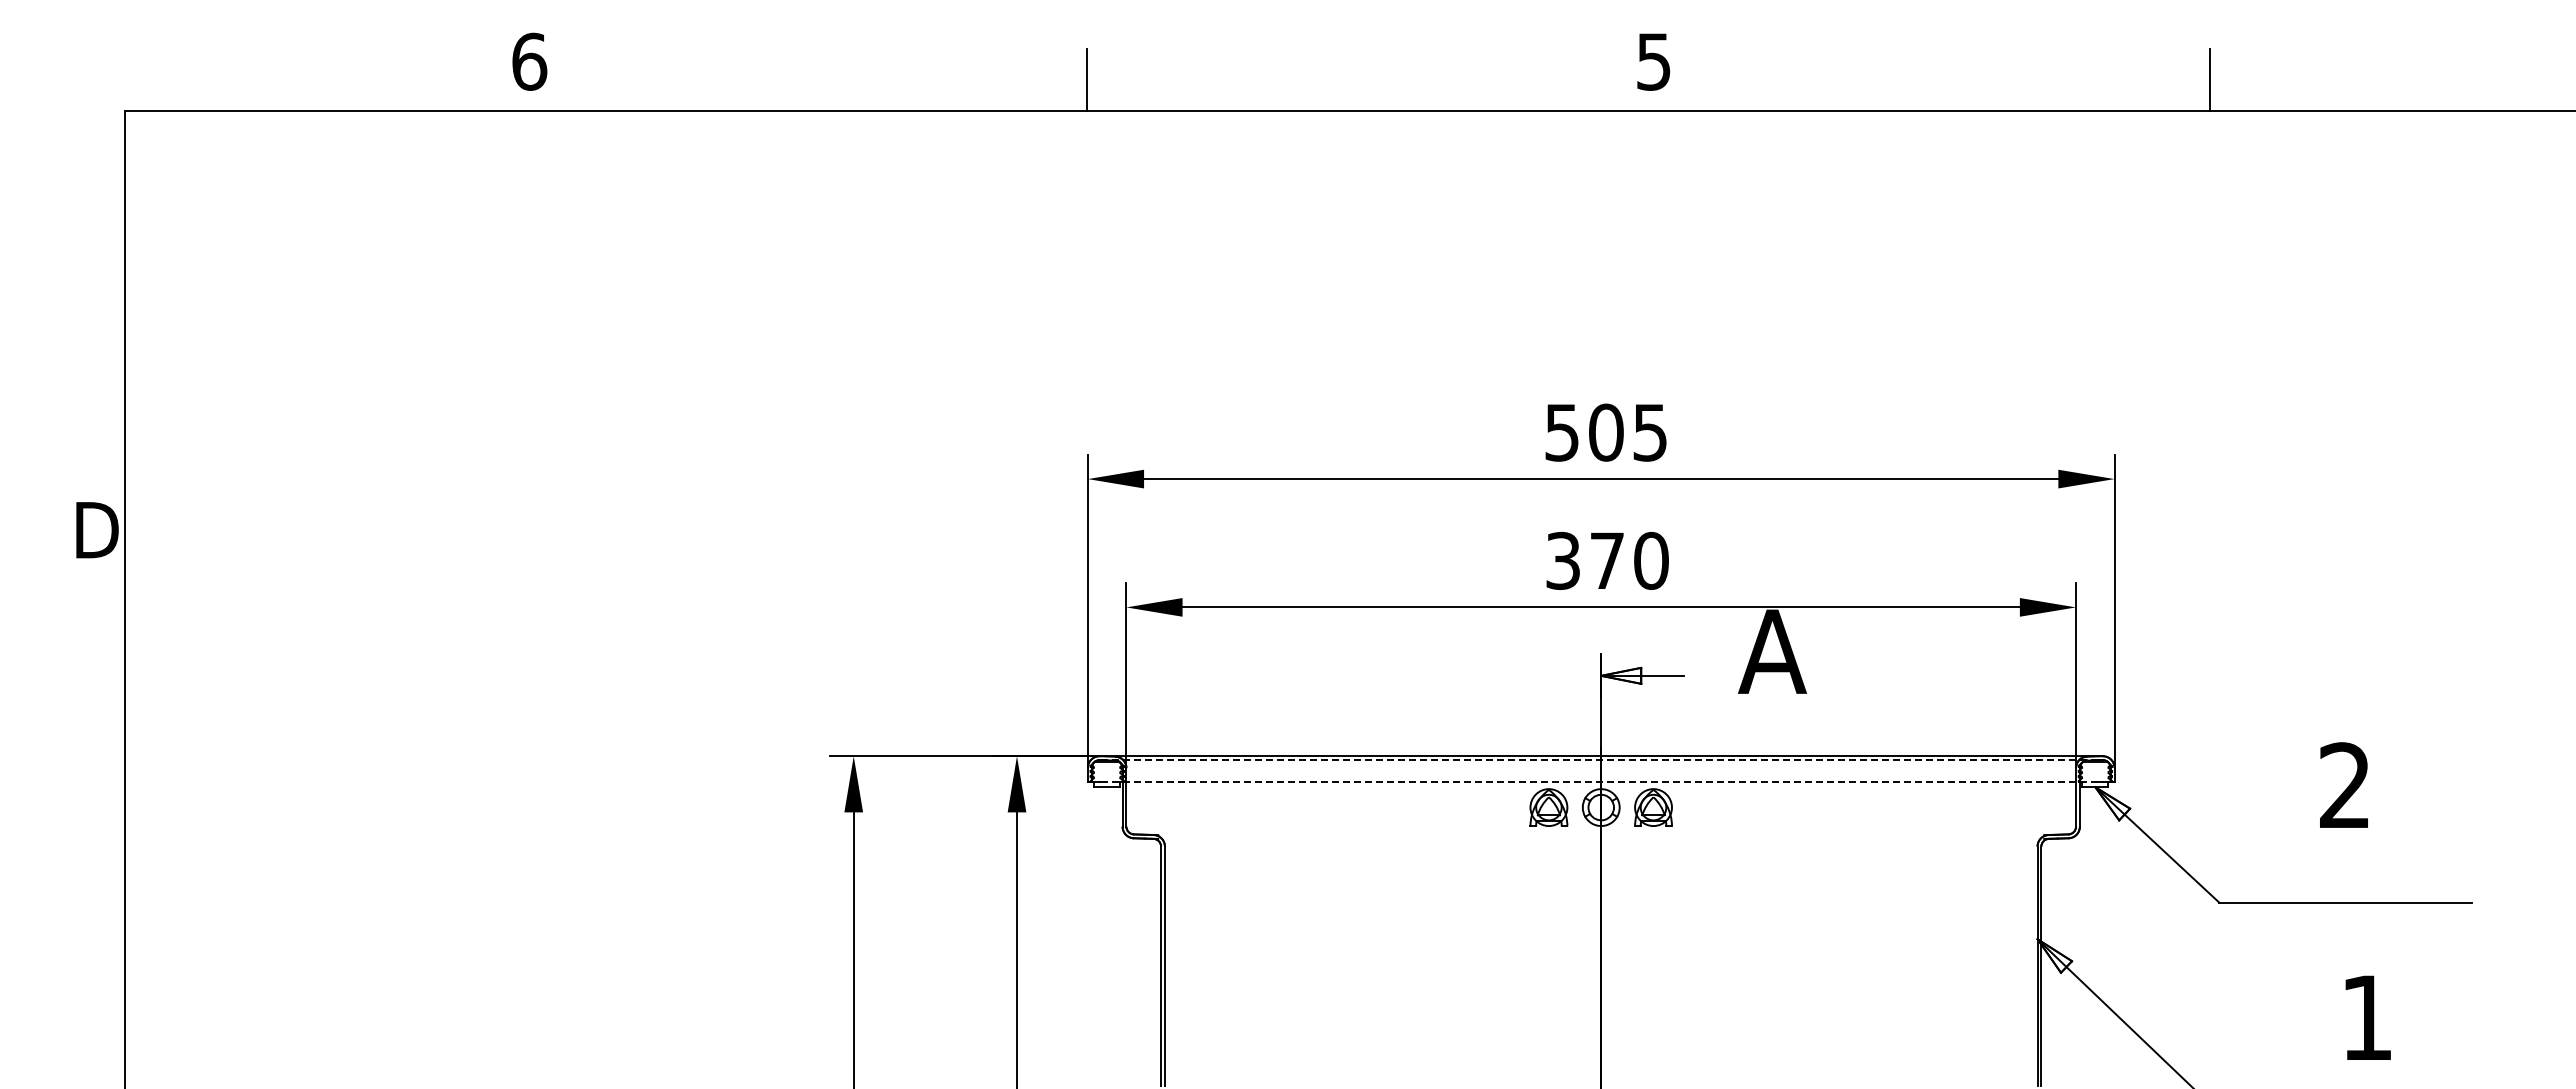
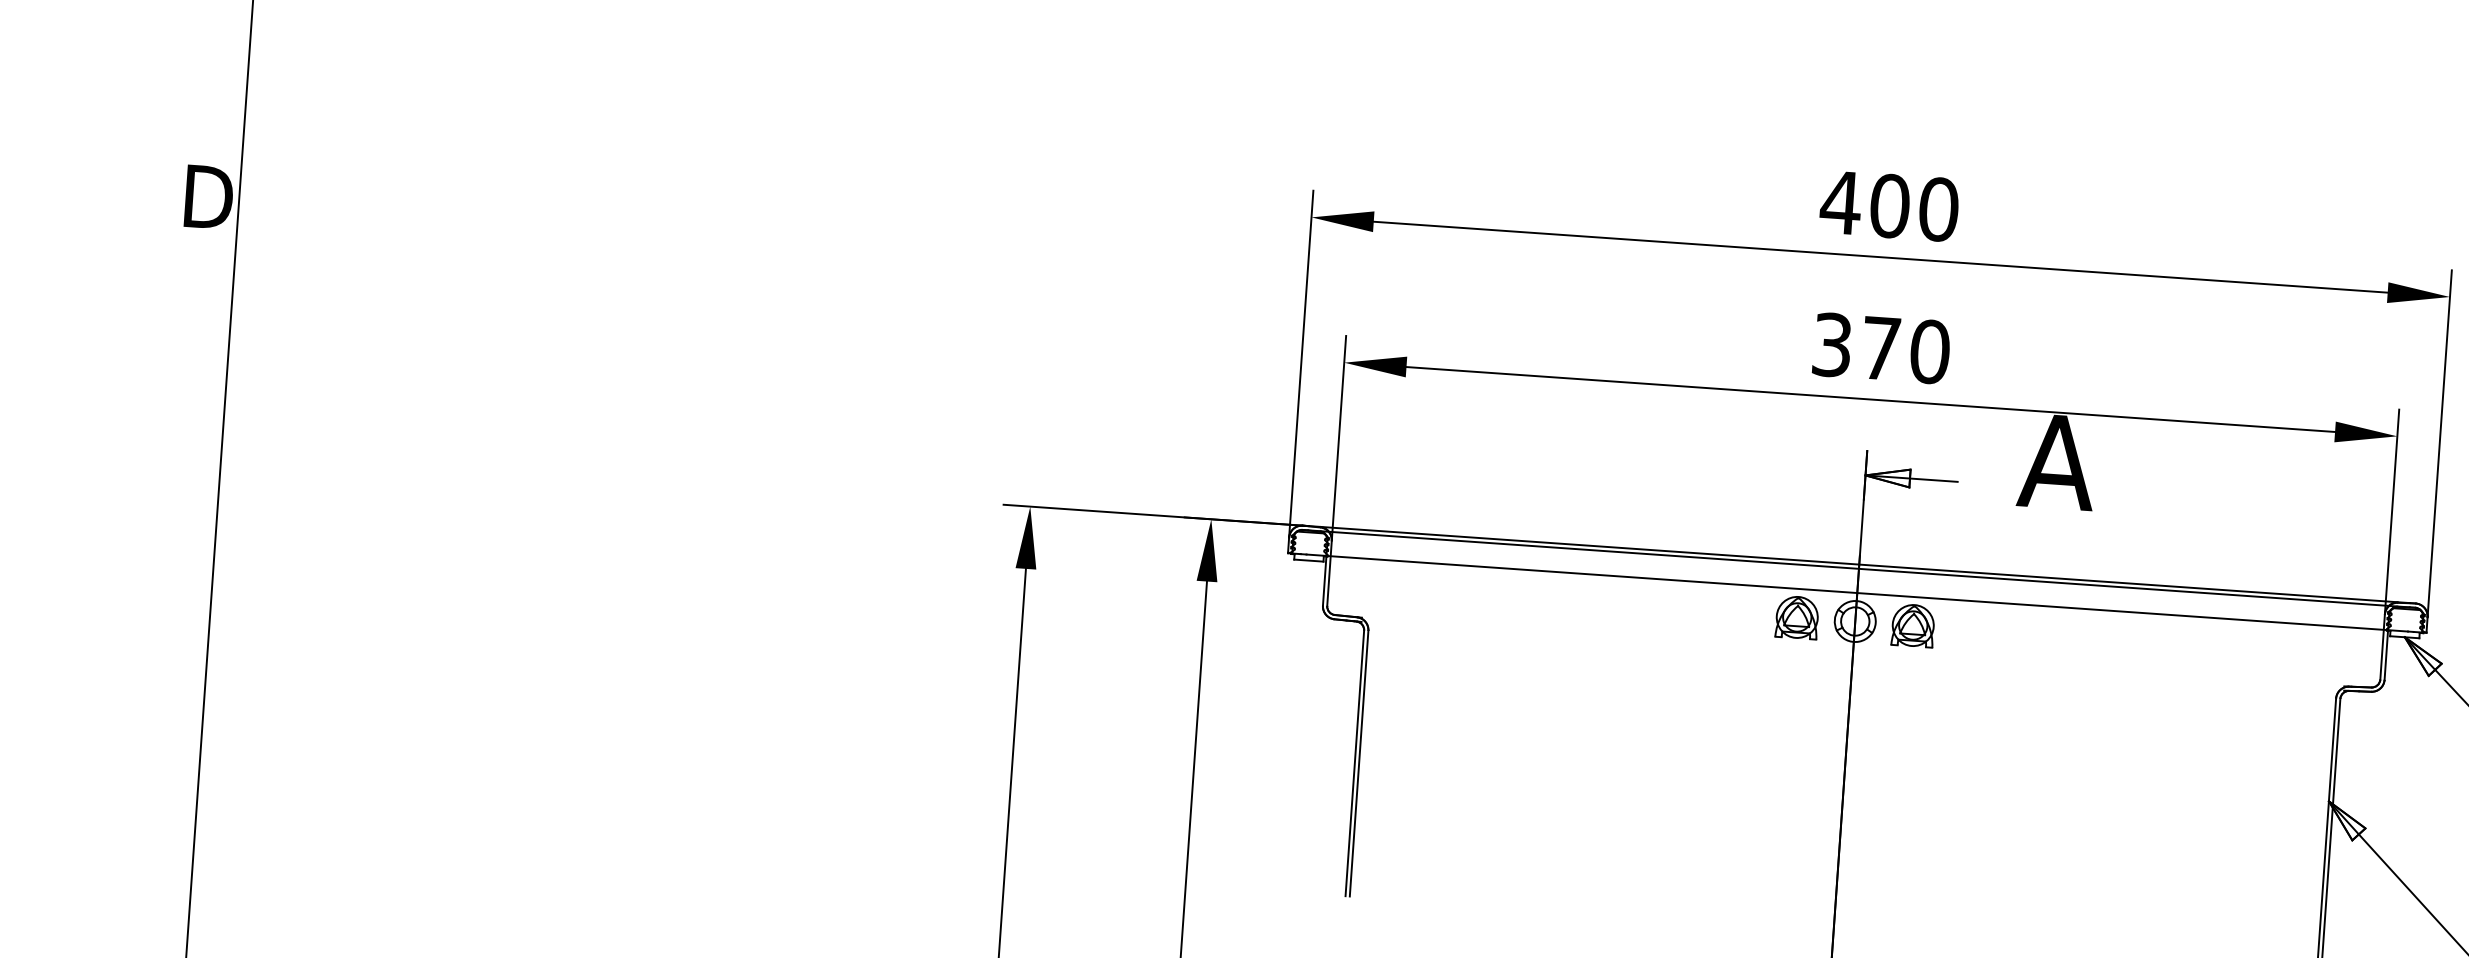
text: (1605, 432) -> (1889, 205), 505 -> 400
line: (1601, 760) -> (1859, 569), dashed -> solid
line: (1601, 781) -> (1857, 592), dashed -> solid

